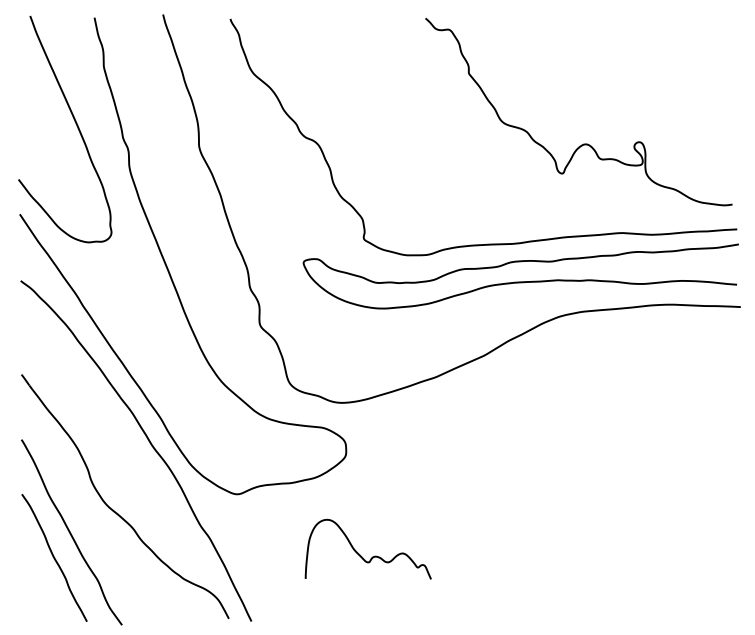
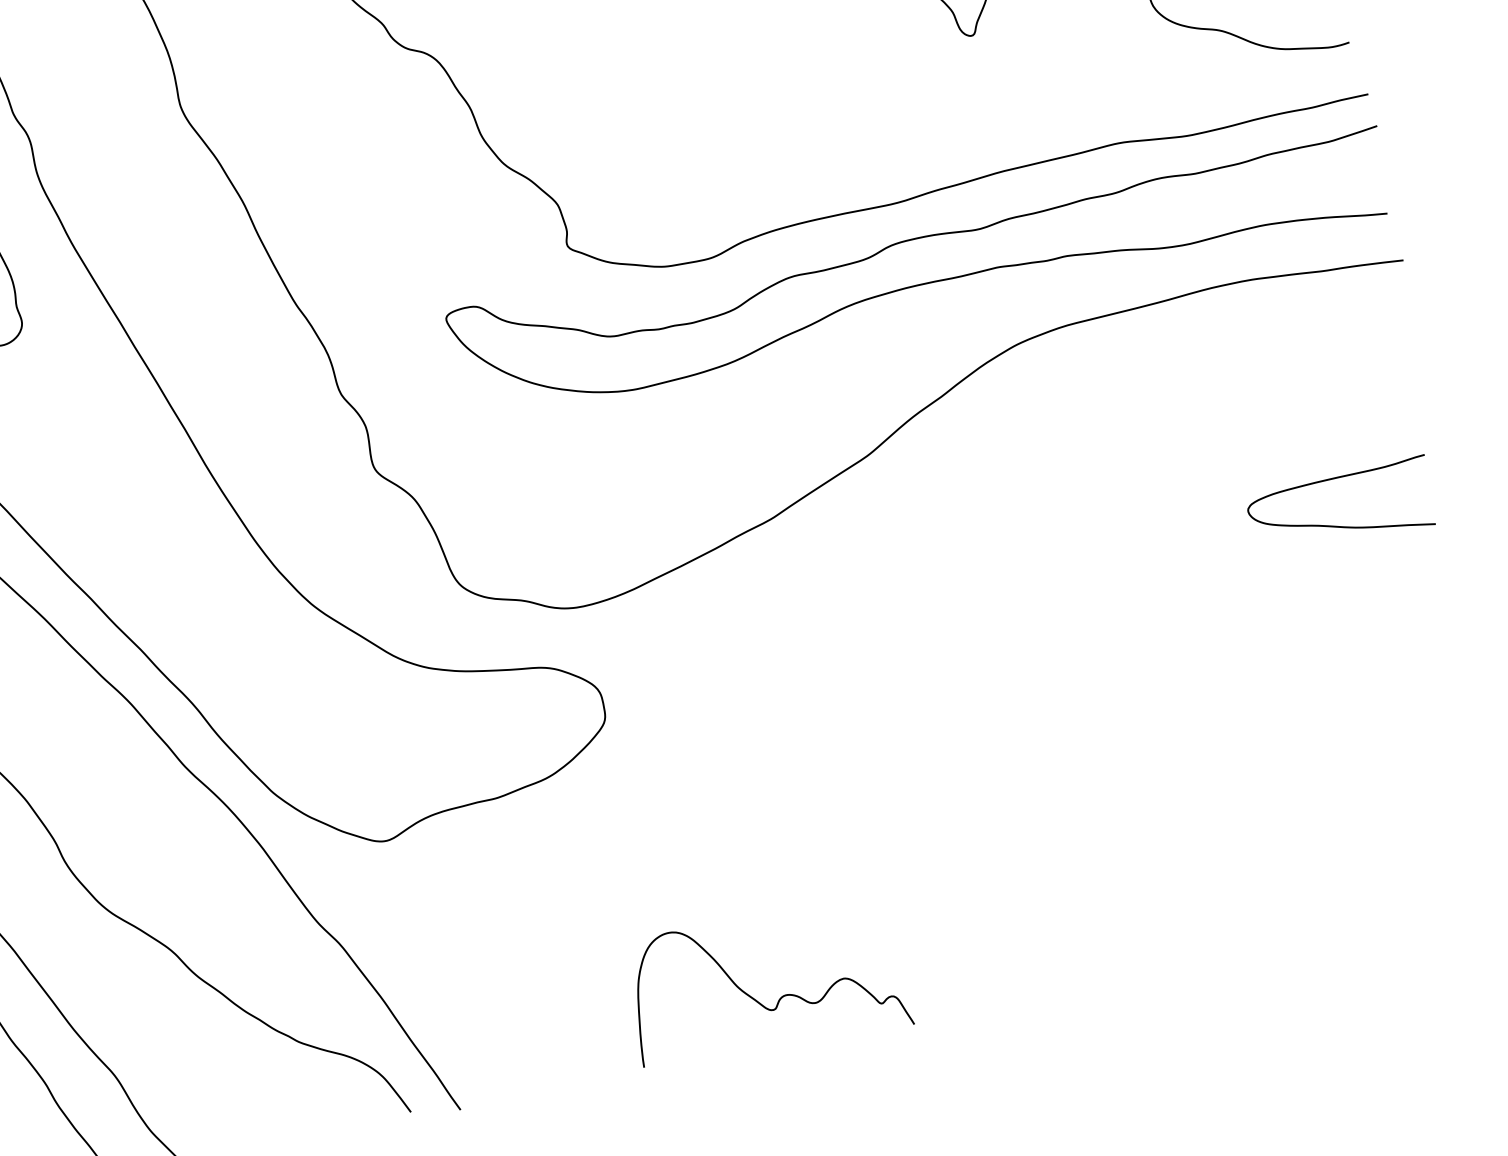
curve: (691, 421) -> (1337, 524), added
curve: (360, 554) -> (753, 995), moved

